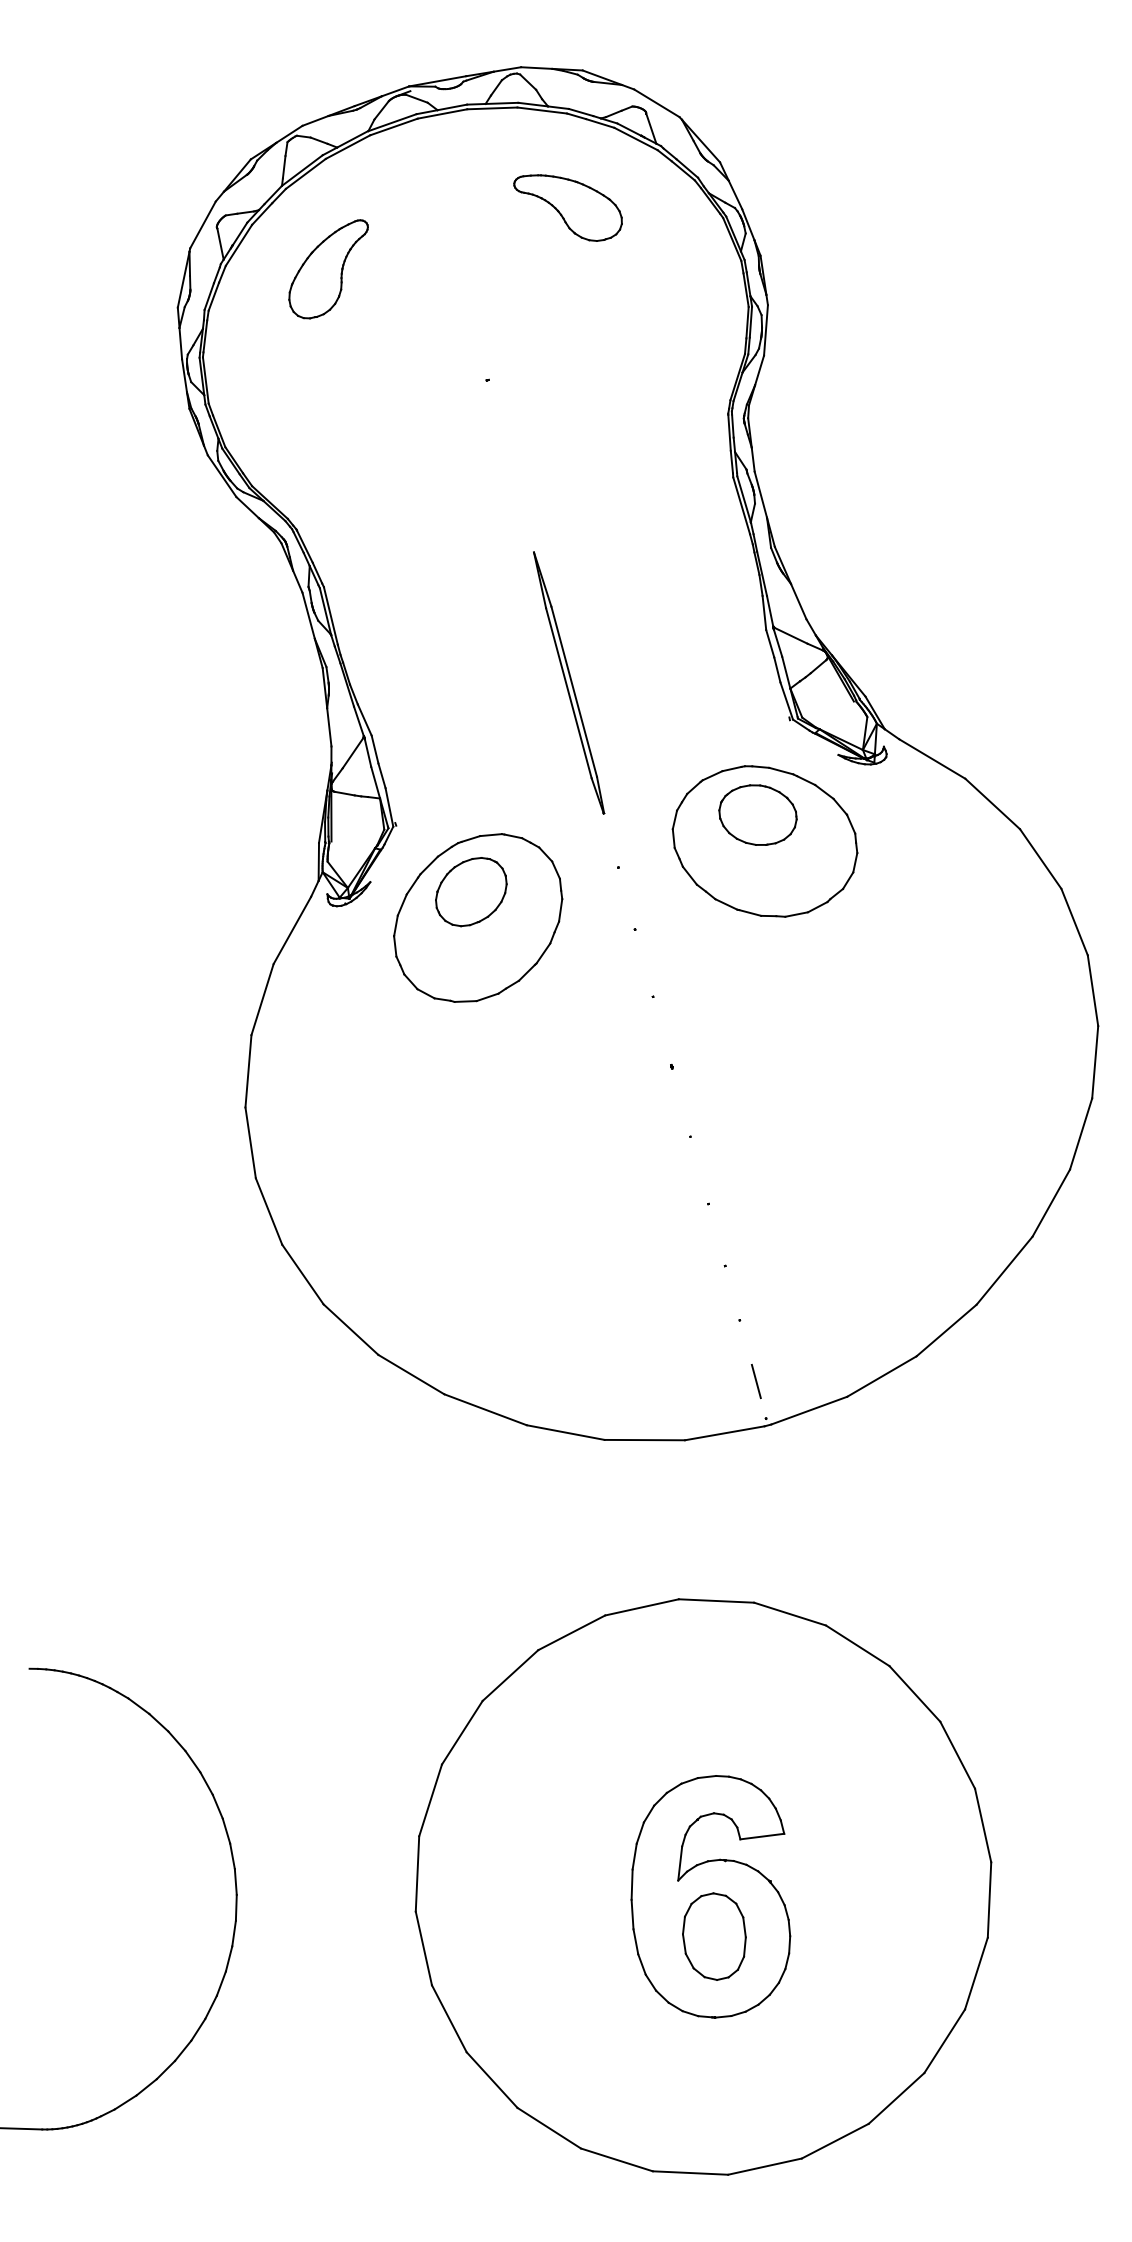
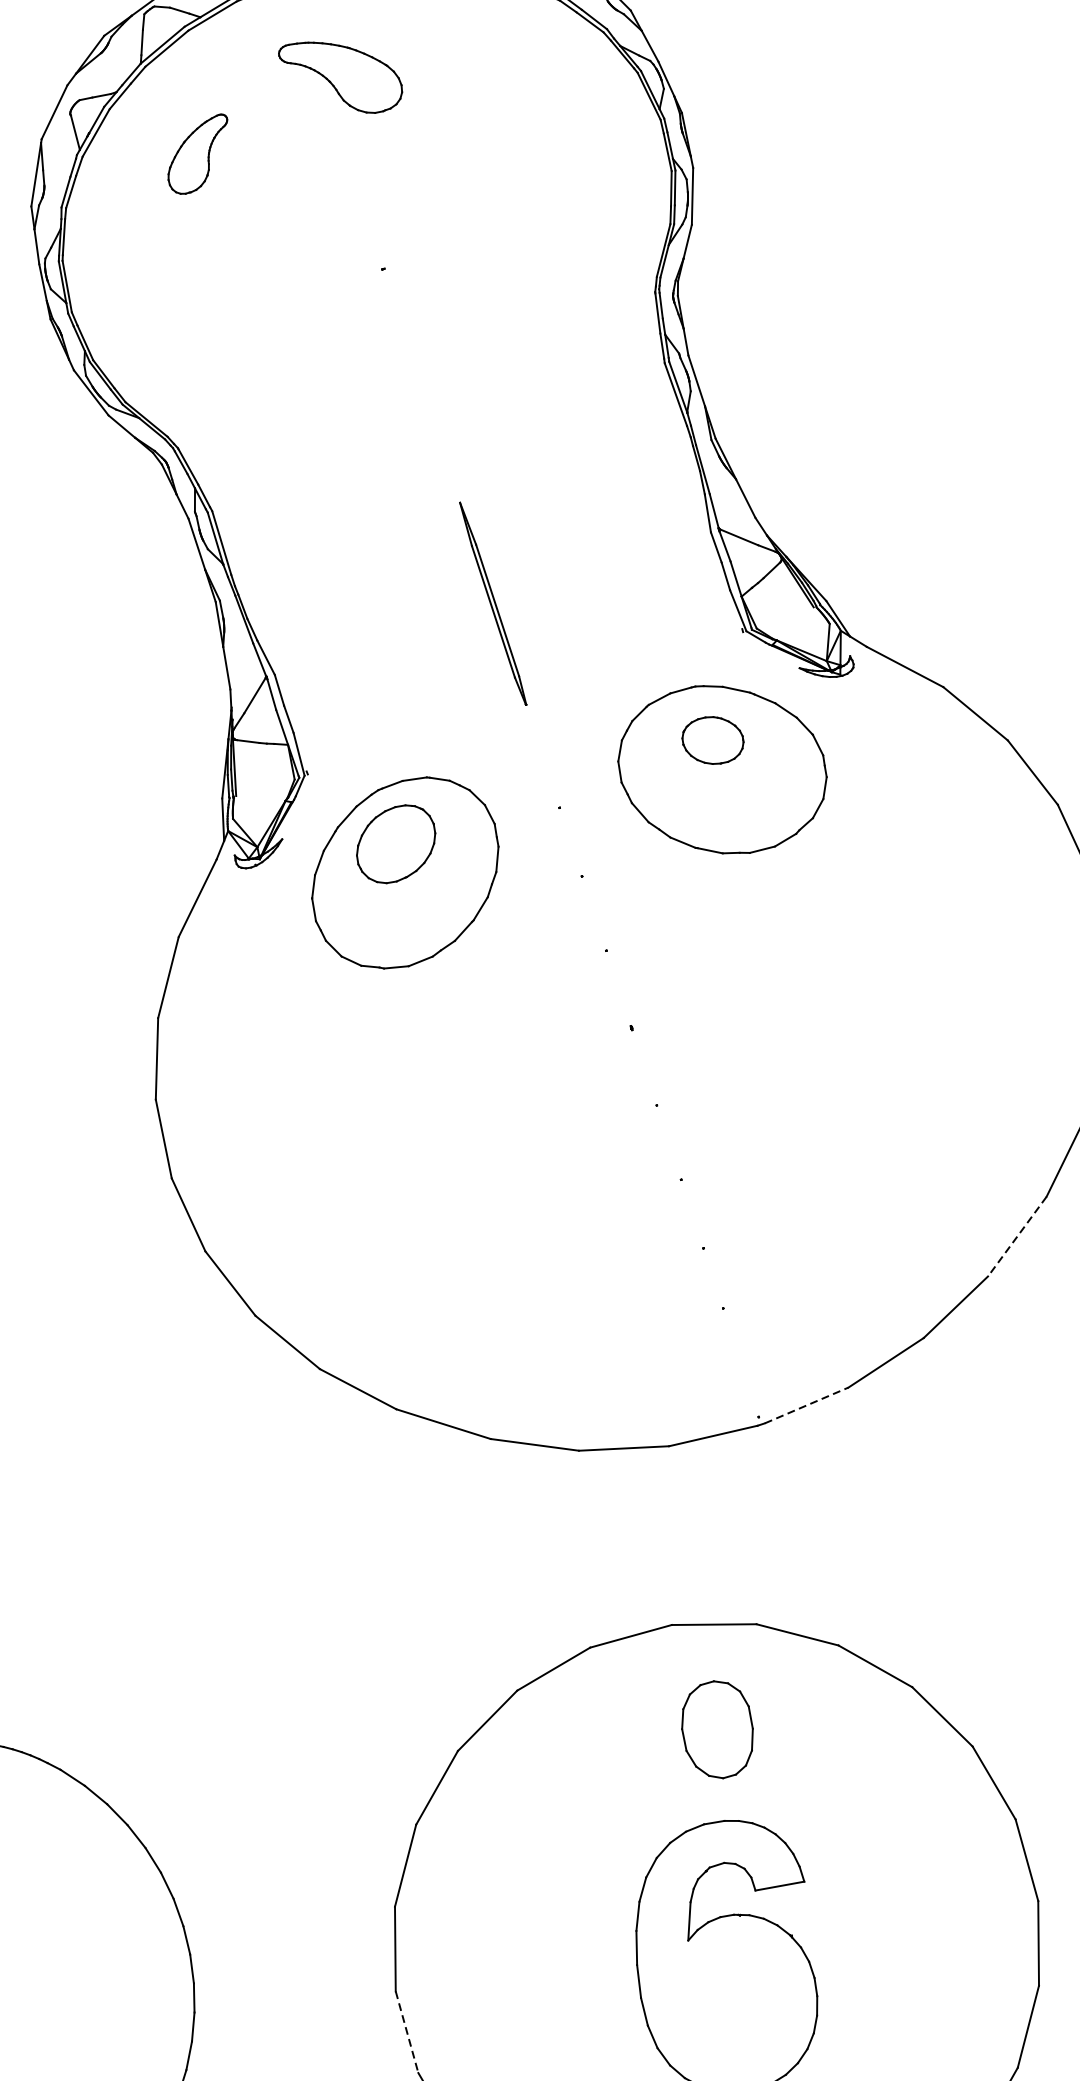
part: (567, 207) -> (340, 77), moved
part: (328, 269) -> (198, 154), size x0.7
part: (569, 682) -> (493, 603), size x0.7
part: (757, 814) -> (712, 739), size x0.7
line: (1004, 1271) -> (1017, 1237), solid -> dashed
line: (755, 1381) -> (744, 1376), removed
line: (809, 1410) -> (806, 1405), solid -> dashed
part: (714, 1936) -> (717, 1729), moved
line: (423, 1948) -> (406, 2032), solid -> dashed

